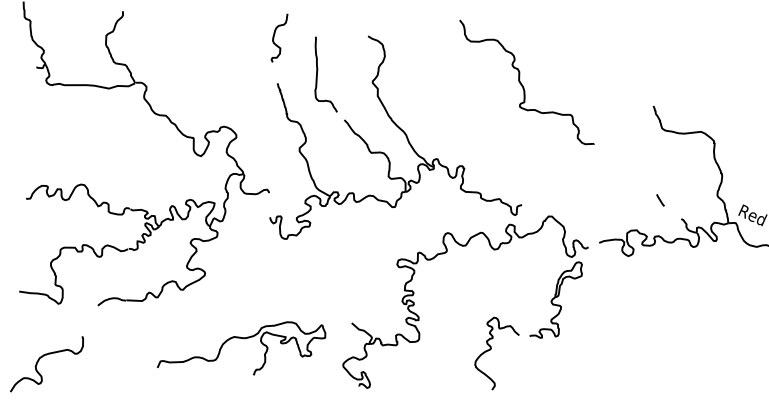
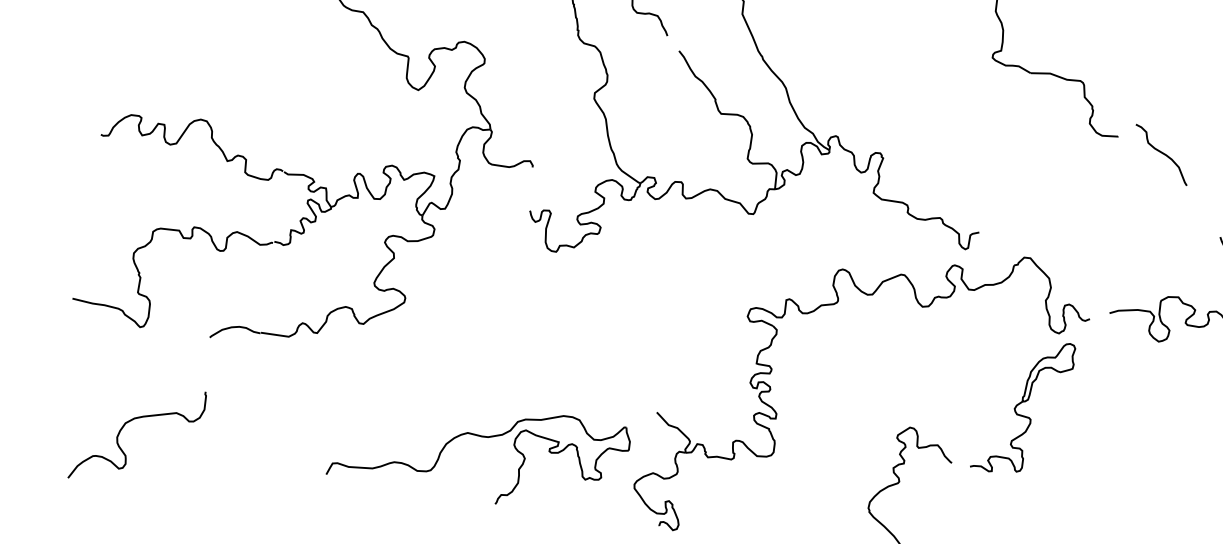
curve: (619, 151) -> (1161, 154), added
part: (244, 339) -> (485, 439), moved
curve: (41, 358) -> (128, 423), moved

